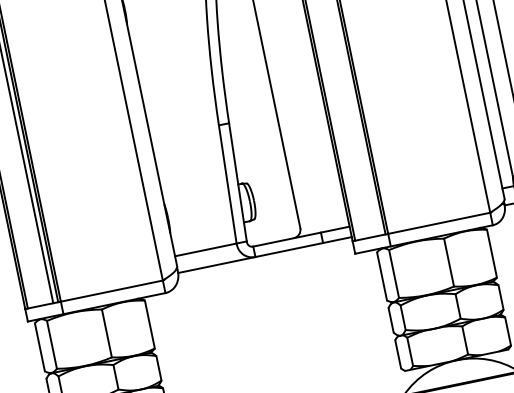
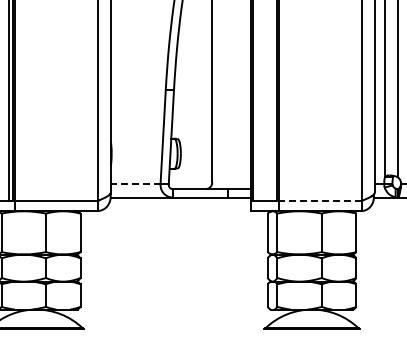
line: (437, 223) -> (319, 200), solid -> dashed
line: (205, 250) -> (135, 184), solid -> dashed

